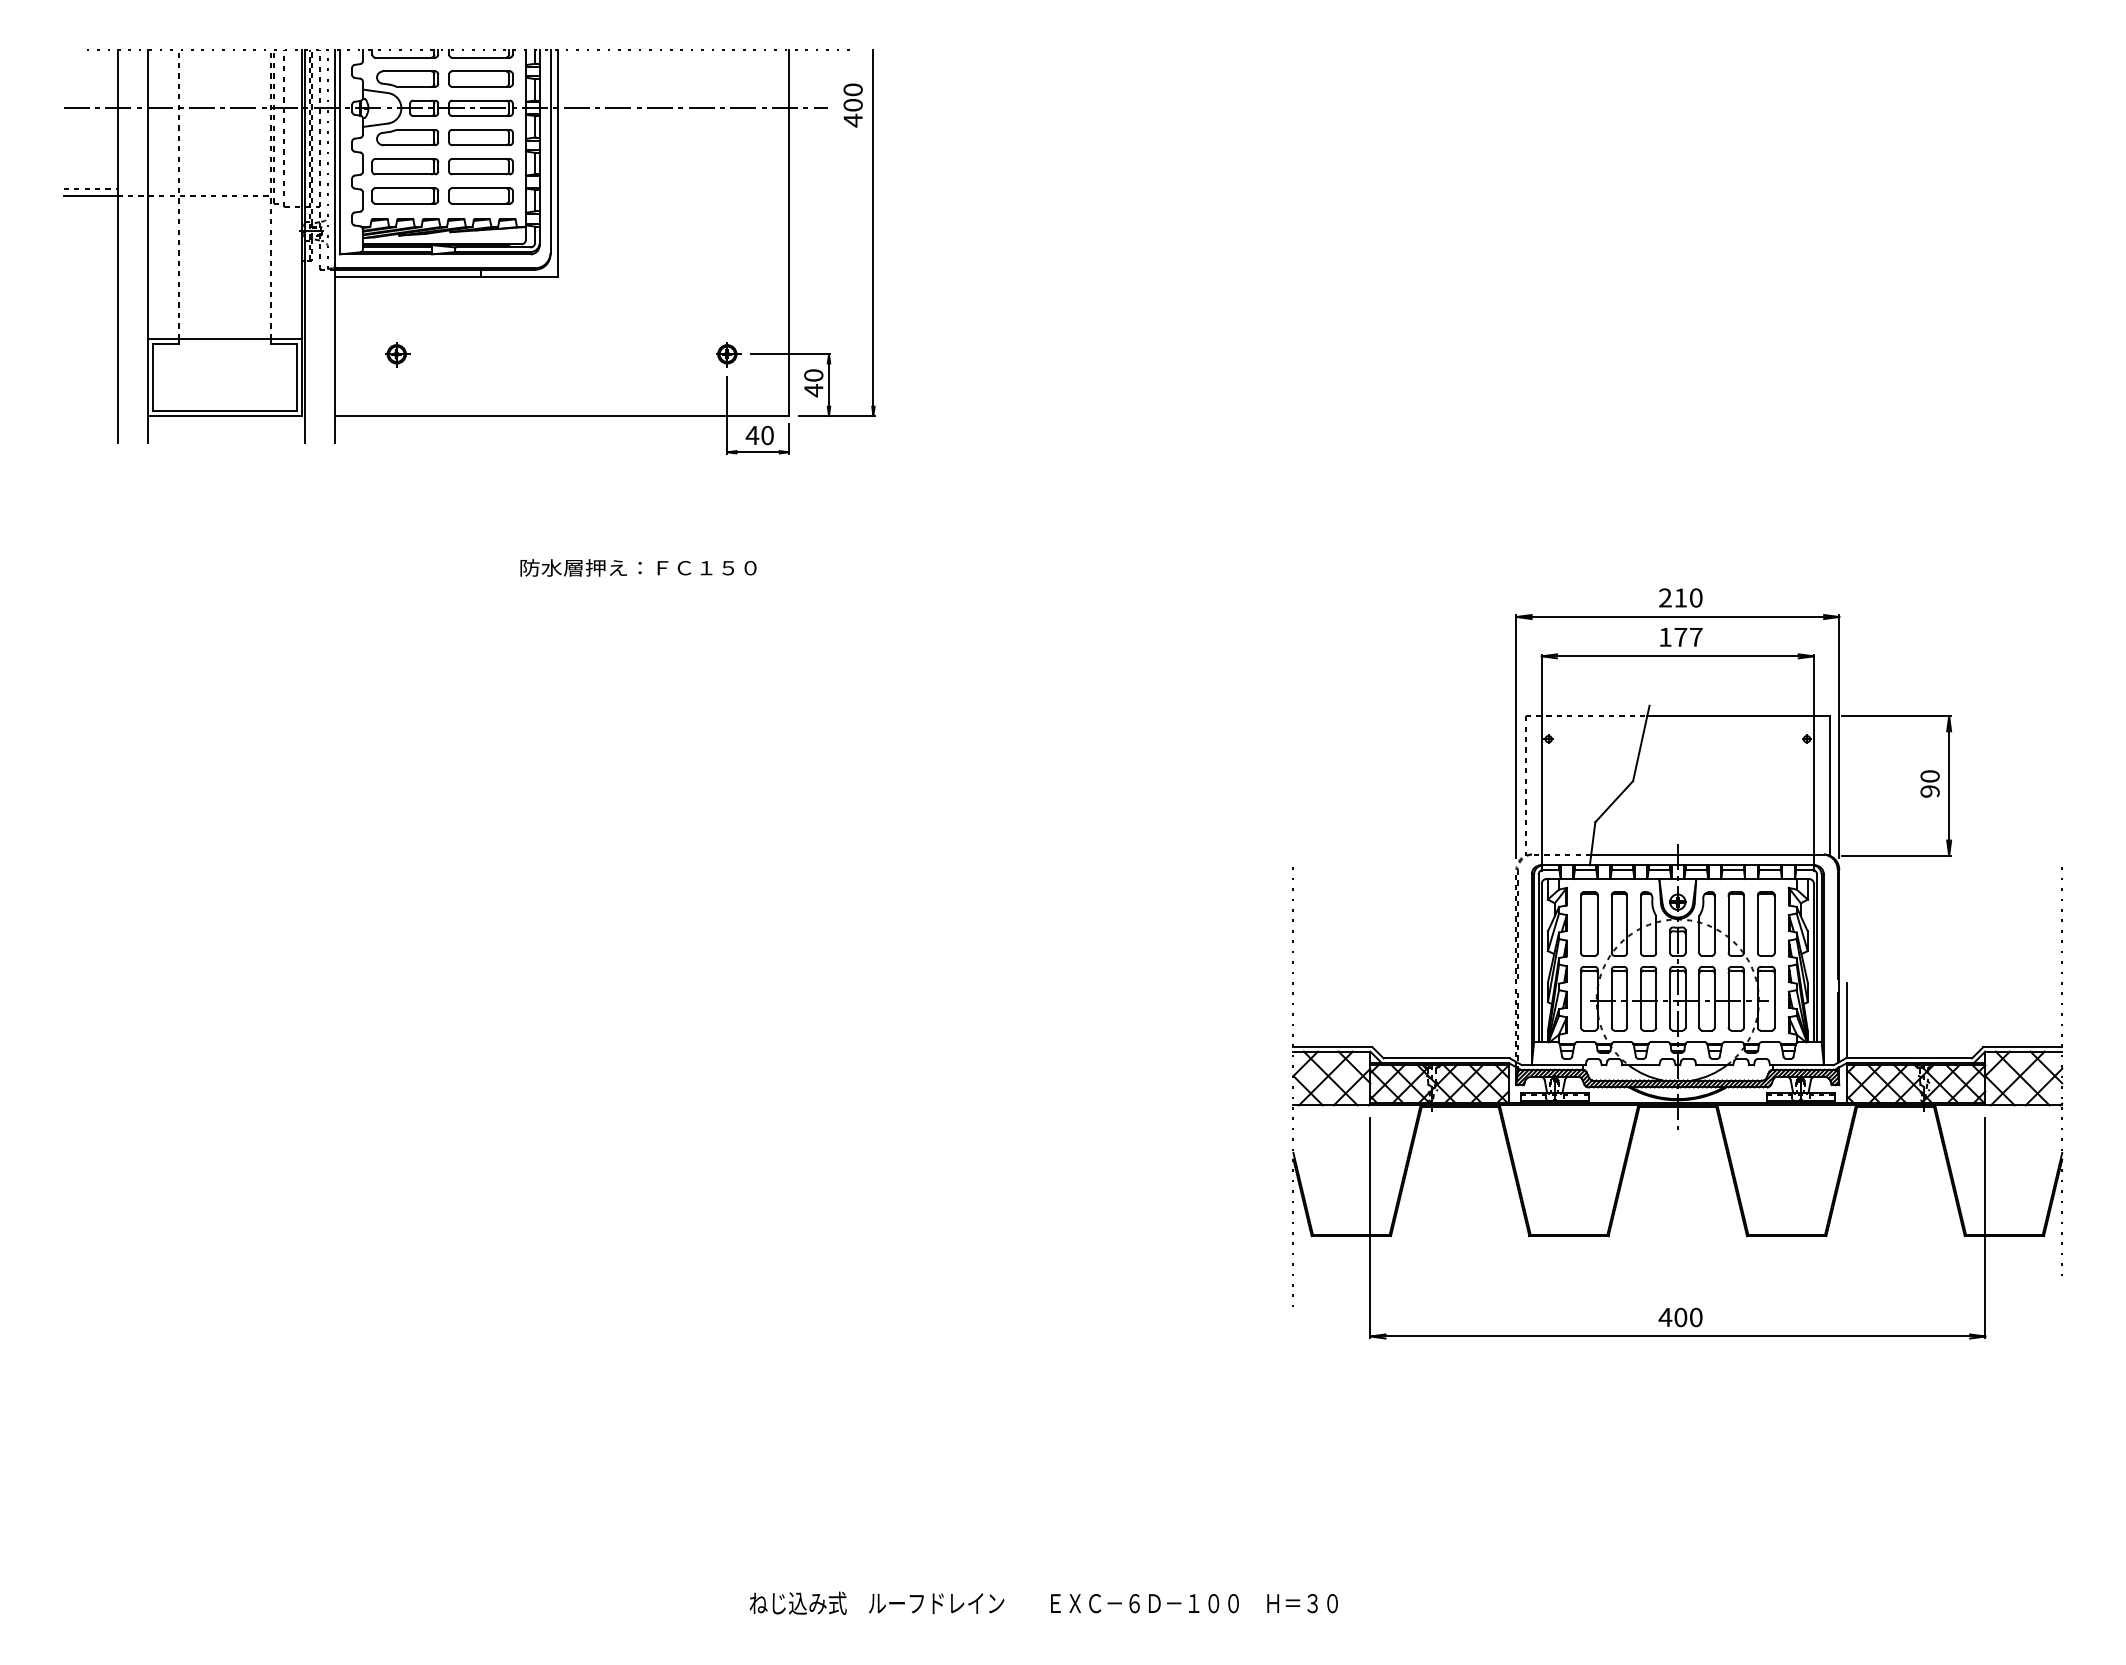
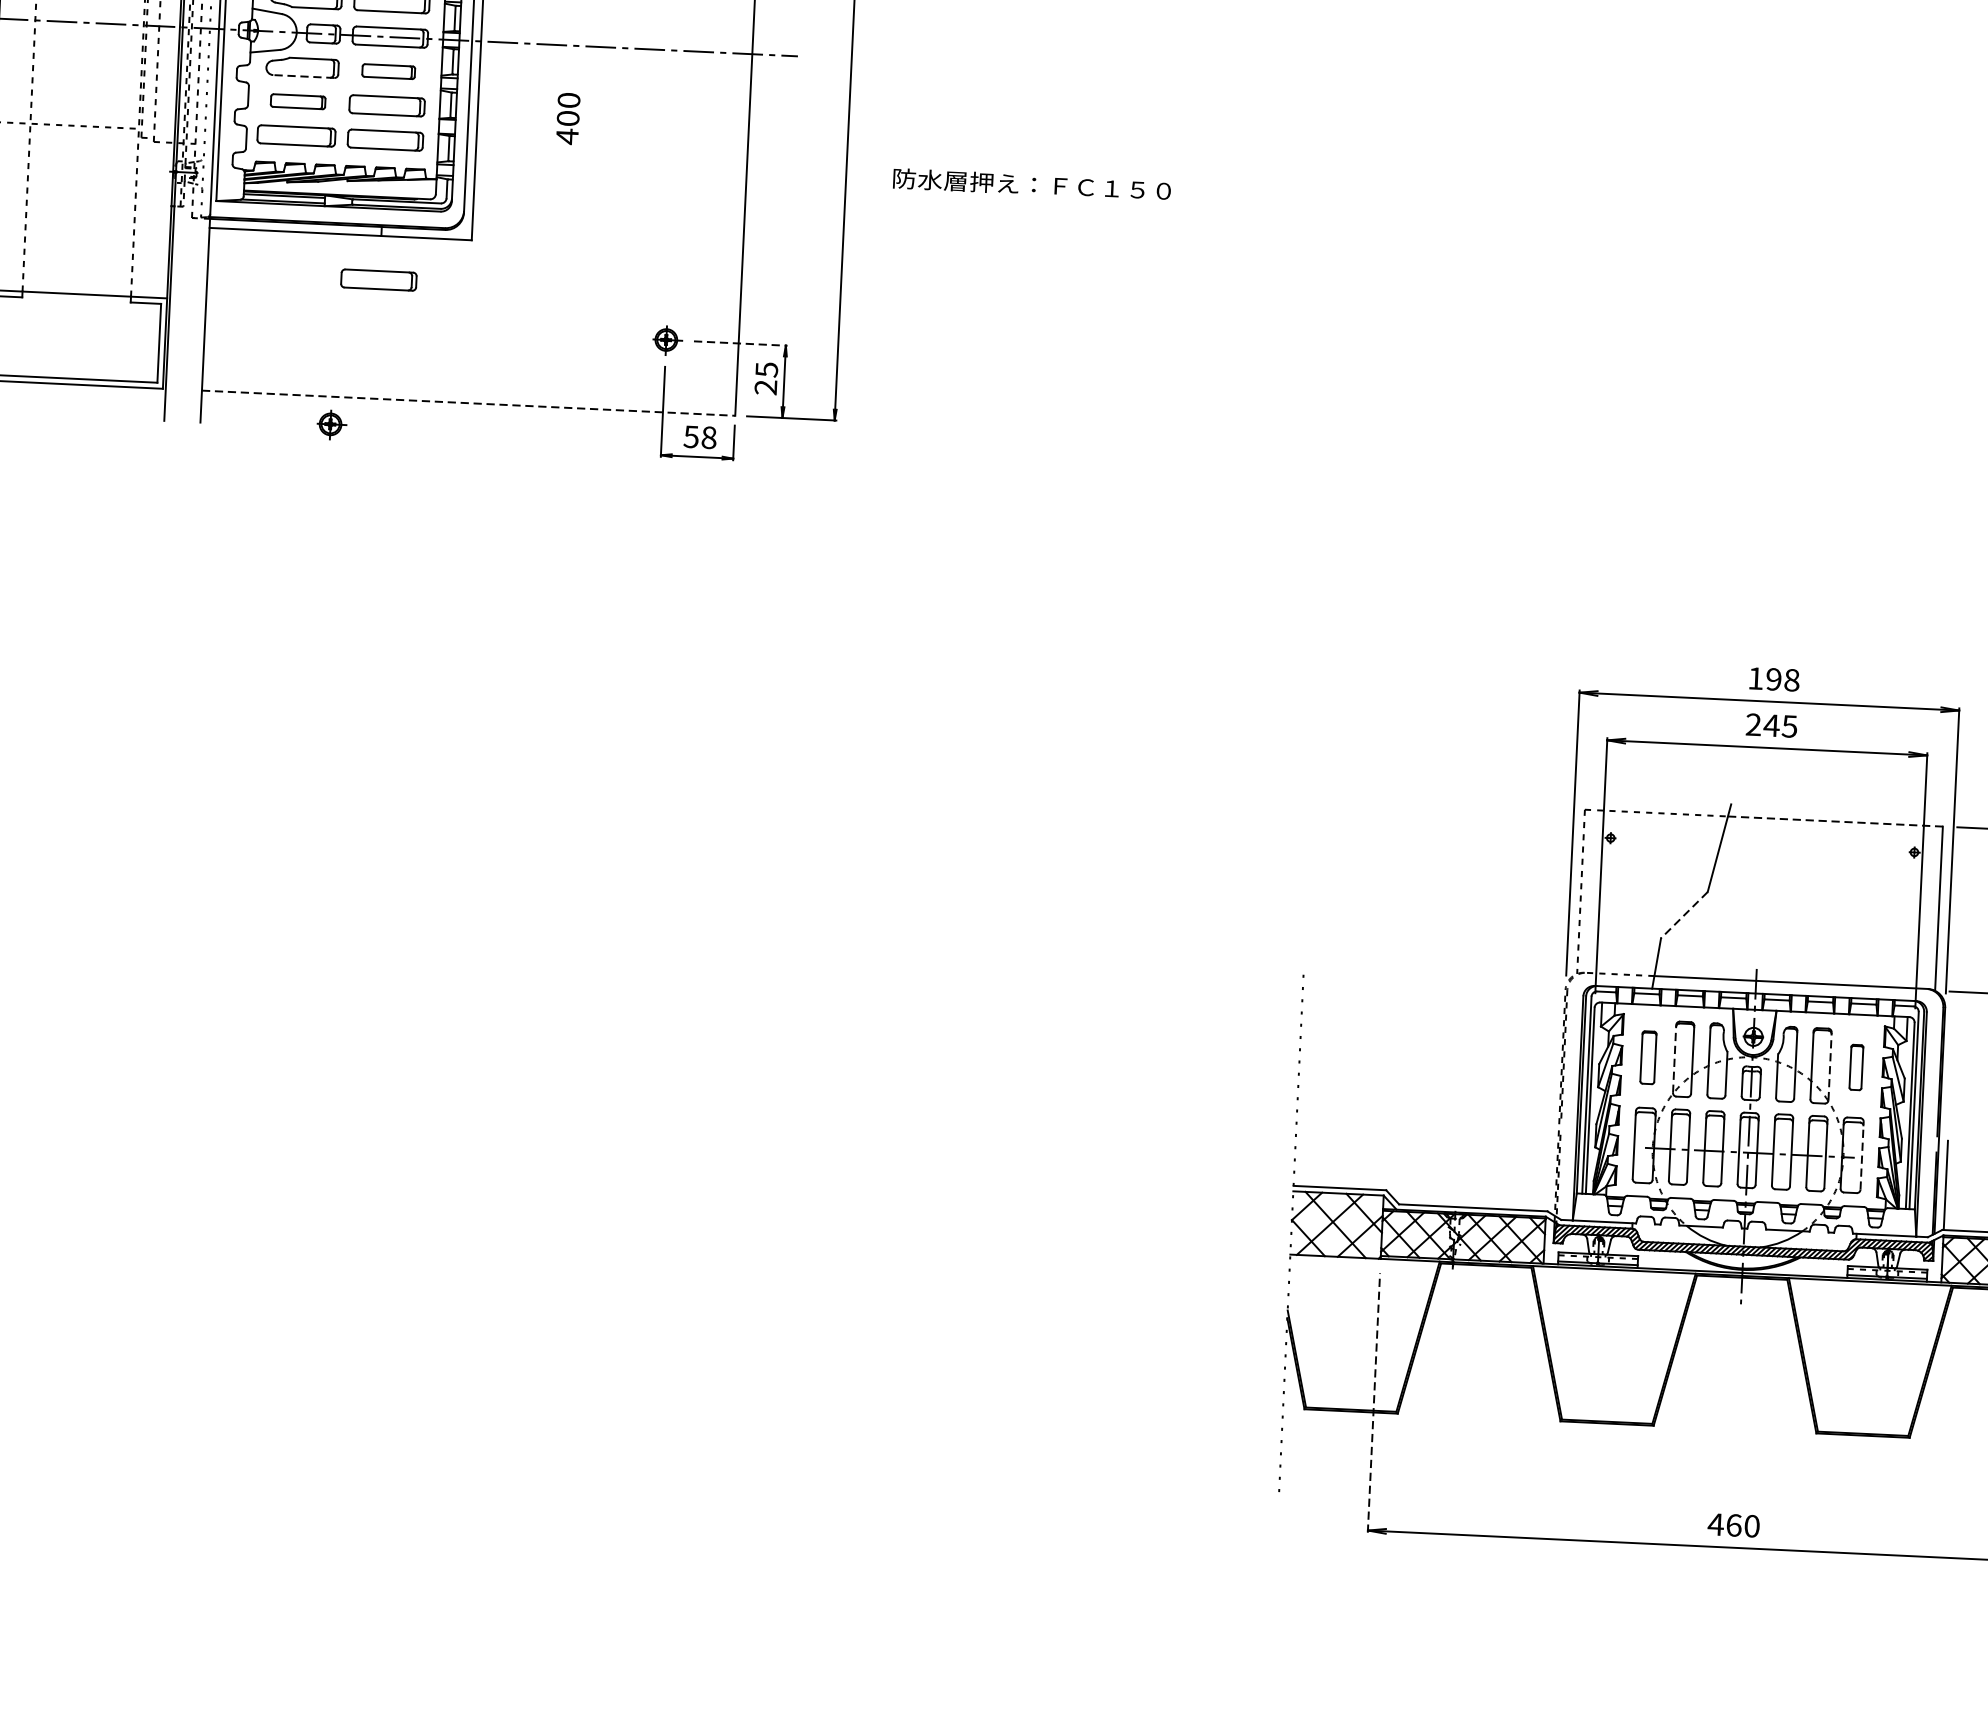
text: (852, 105) -> (567, 118), moved
part: (480, 137) -> (388, 71), size x0.7
line: (408, 145) -> (303, 76), solid -> dashed
part: (405, 166) -> (298, 101), size x0.7
part: (480, 314) -> (378, 279), added
part: (397, 354) -> (331, 424), moved
line: (790, 354) -> (740, 343), solid -> dashed
text: (813, 383) -> (766, 379), 40 -> 25
line: (562, 415) -> (469, 402), solid -> dashed
text: (759, 435) -> (699, 437), 40 -> 58
text: (638, 567) -> (1032, 184), moved
text: (1680, 597) -> (1773, 678), 210 -> 198
text: (1680, 636) -> (1771, 724), 177 -> 245
line: (1739, 716) -> (1836, 822), solid -> dashed
line: (1614, 801) -> (1684, 915), solid -> dashed
part: (1589, 923) -> (1648, 1057), size x0.7
part: (1766, 923) -> (1856, 1066), size x0.6
line: (1611, 924) -> (1674, 1059), solid -> dashed
line: (1743, 924) -> (1829, 1066), solid -> dashed
line: (1774, 998) -> (1861, 1155), solid -> dashed
line: (1370, 1227) -> (1374, 1402), solid -> dashed
text: (1680, 1317) -> (1733, 1525), 400 -> 460

